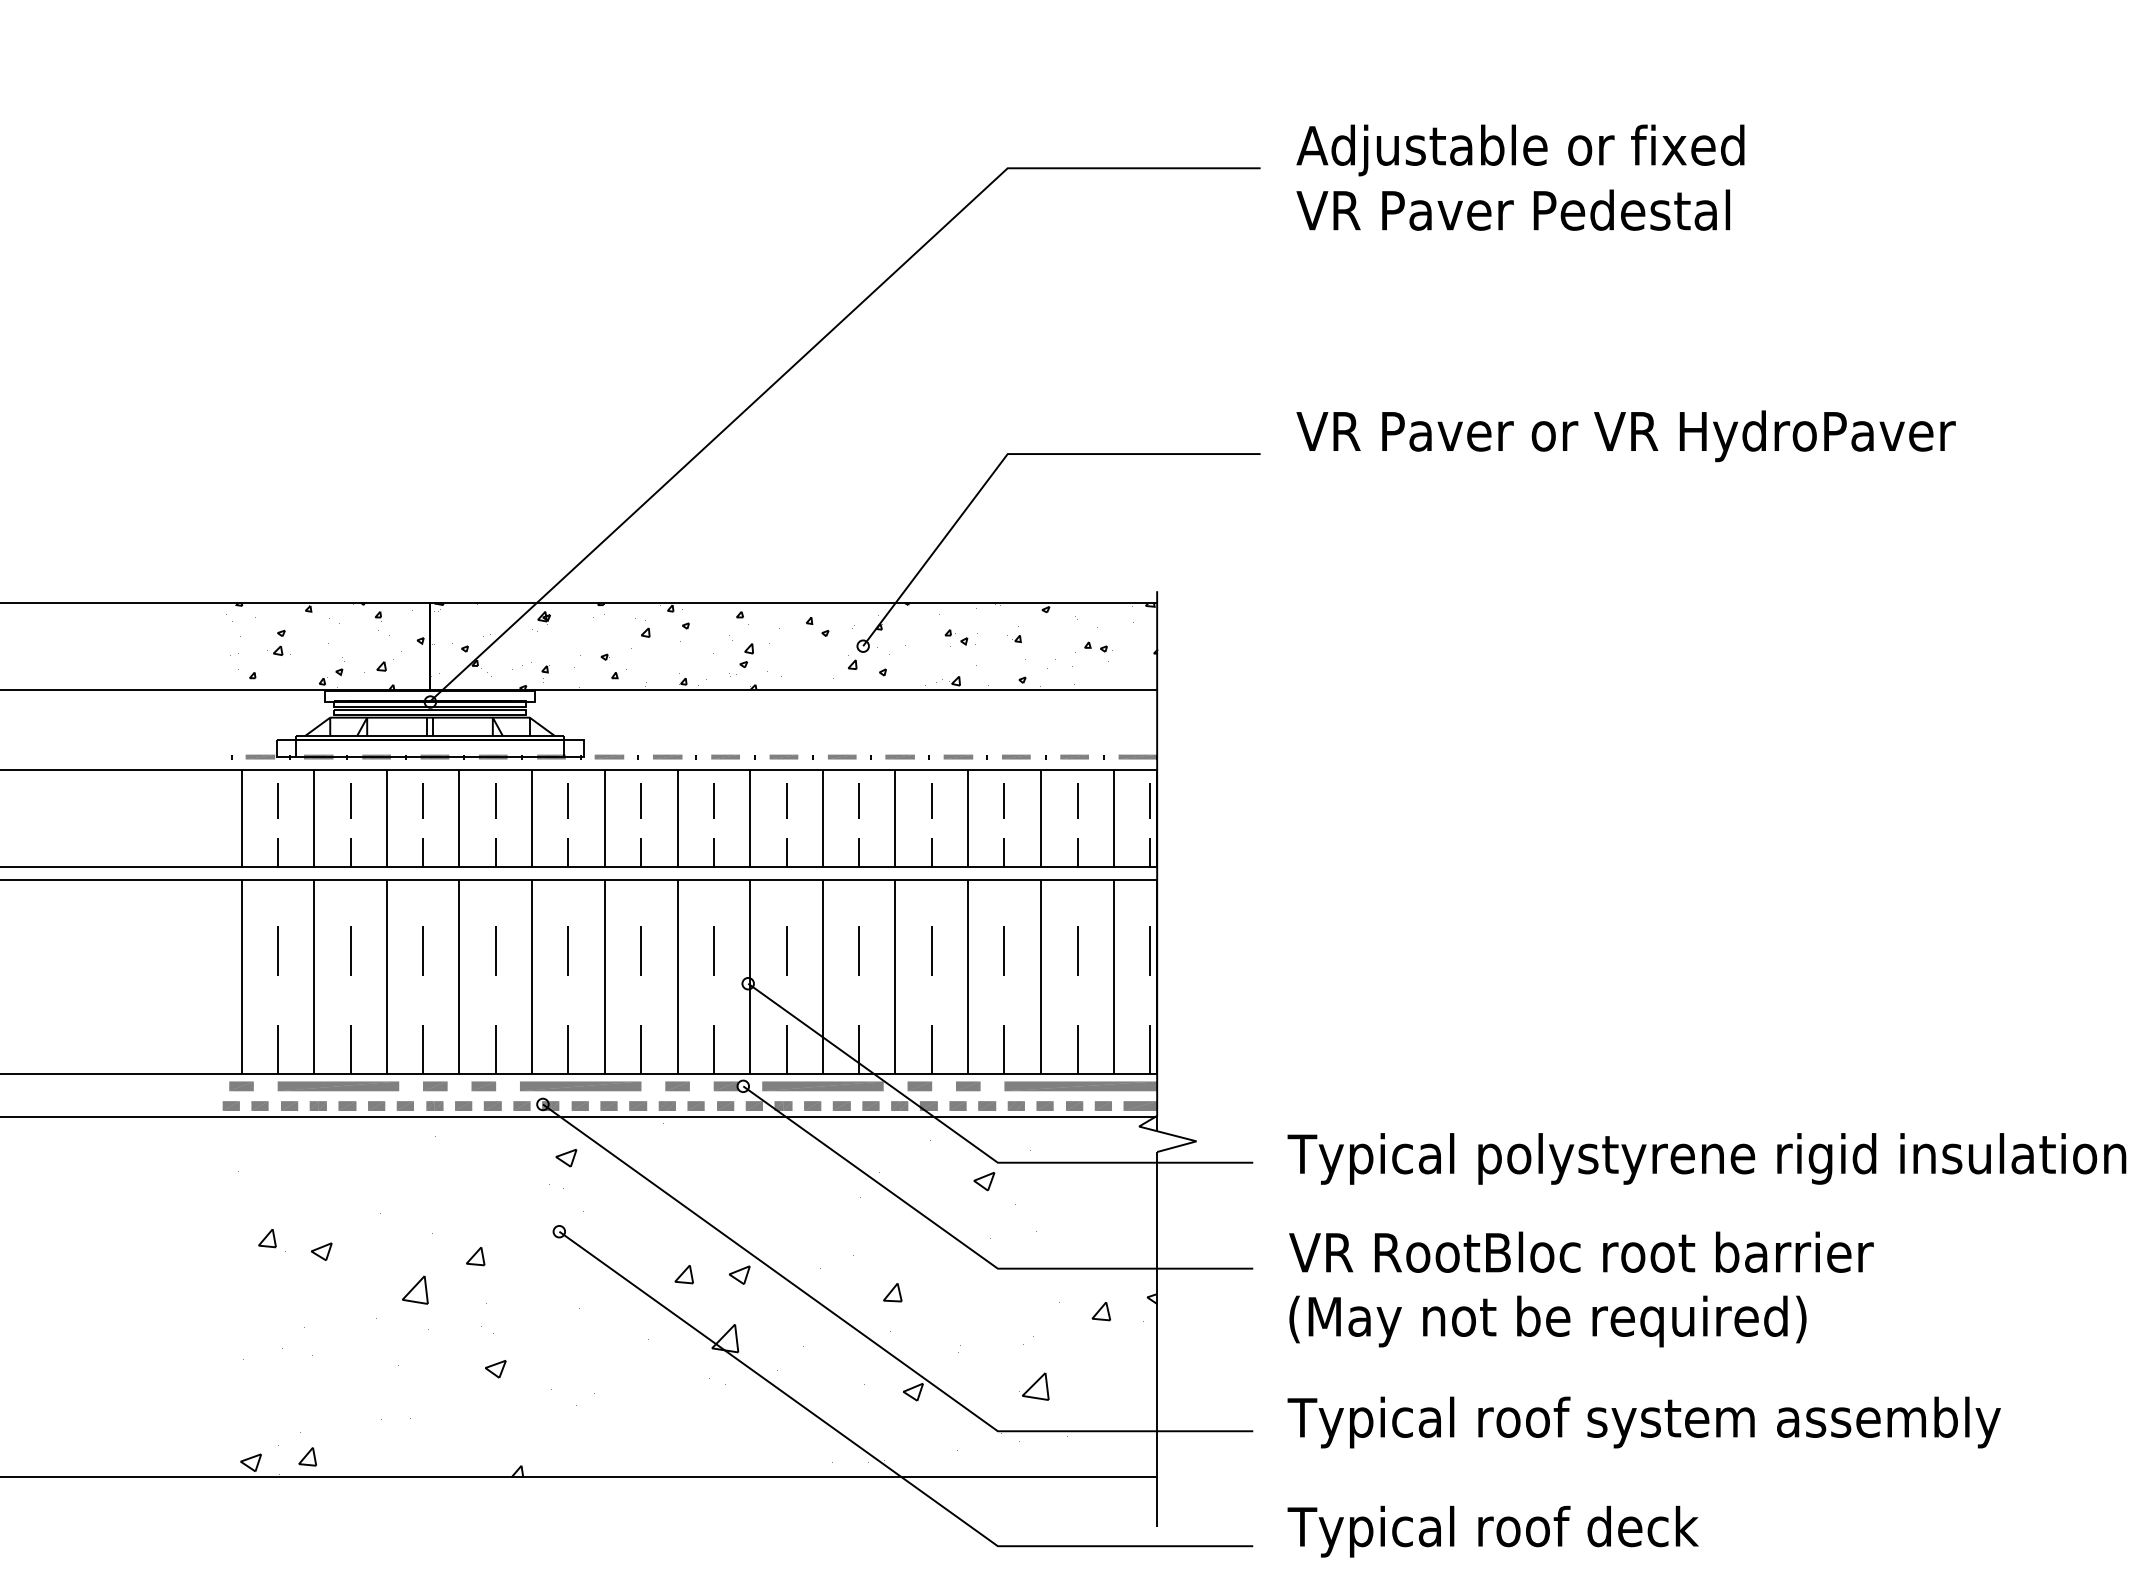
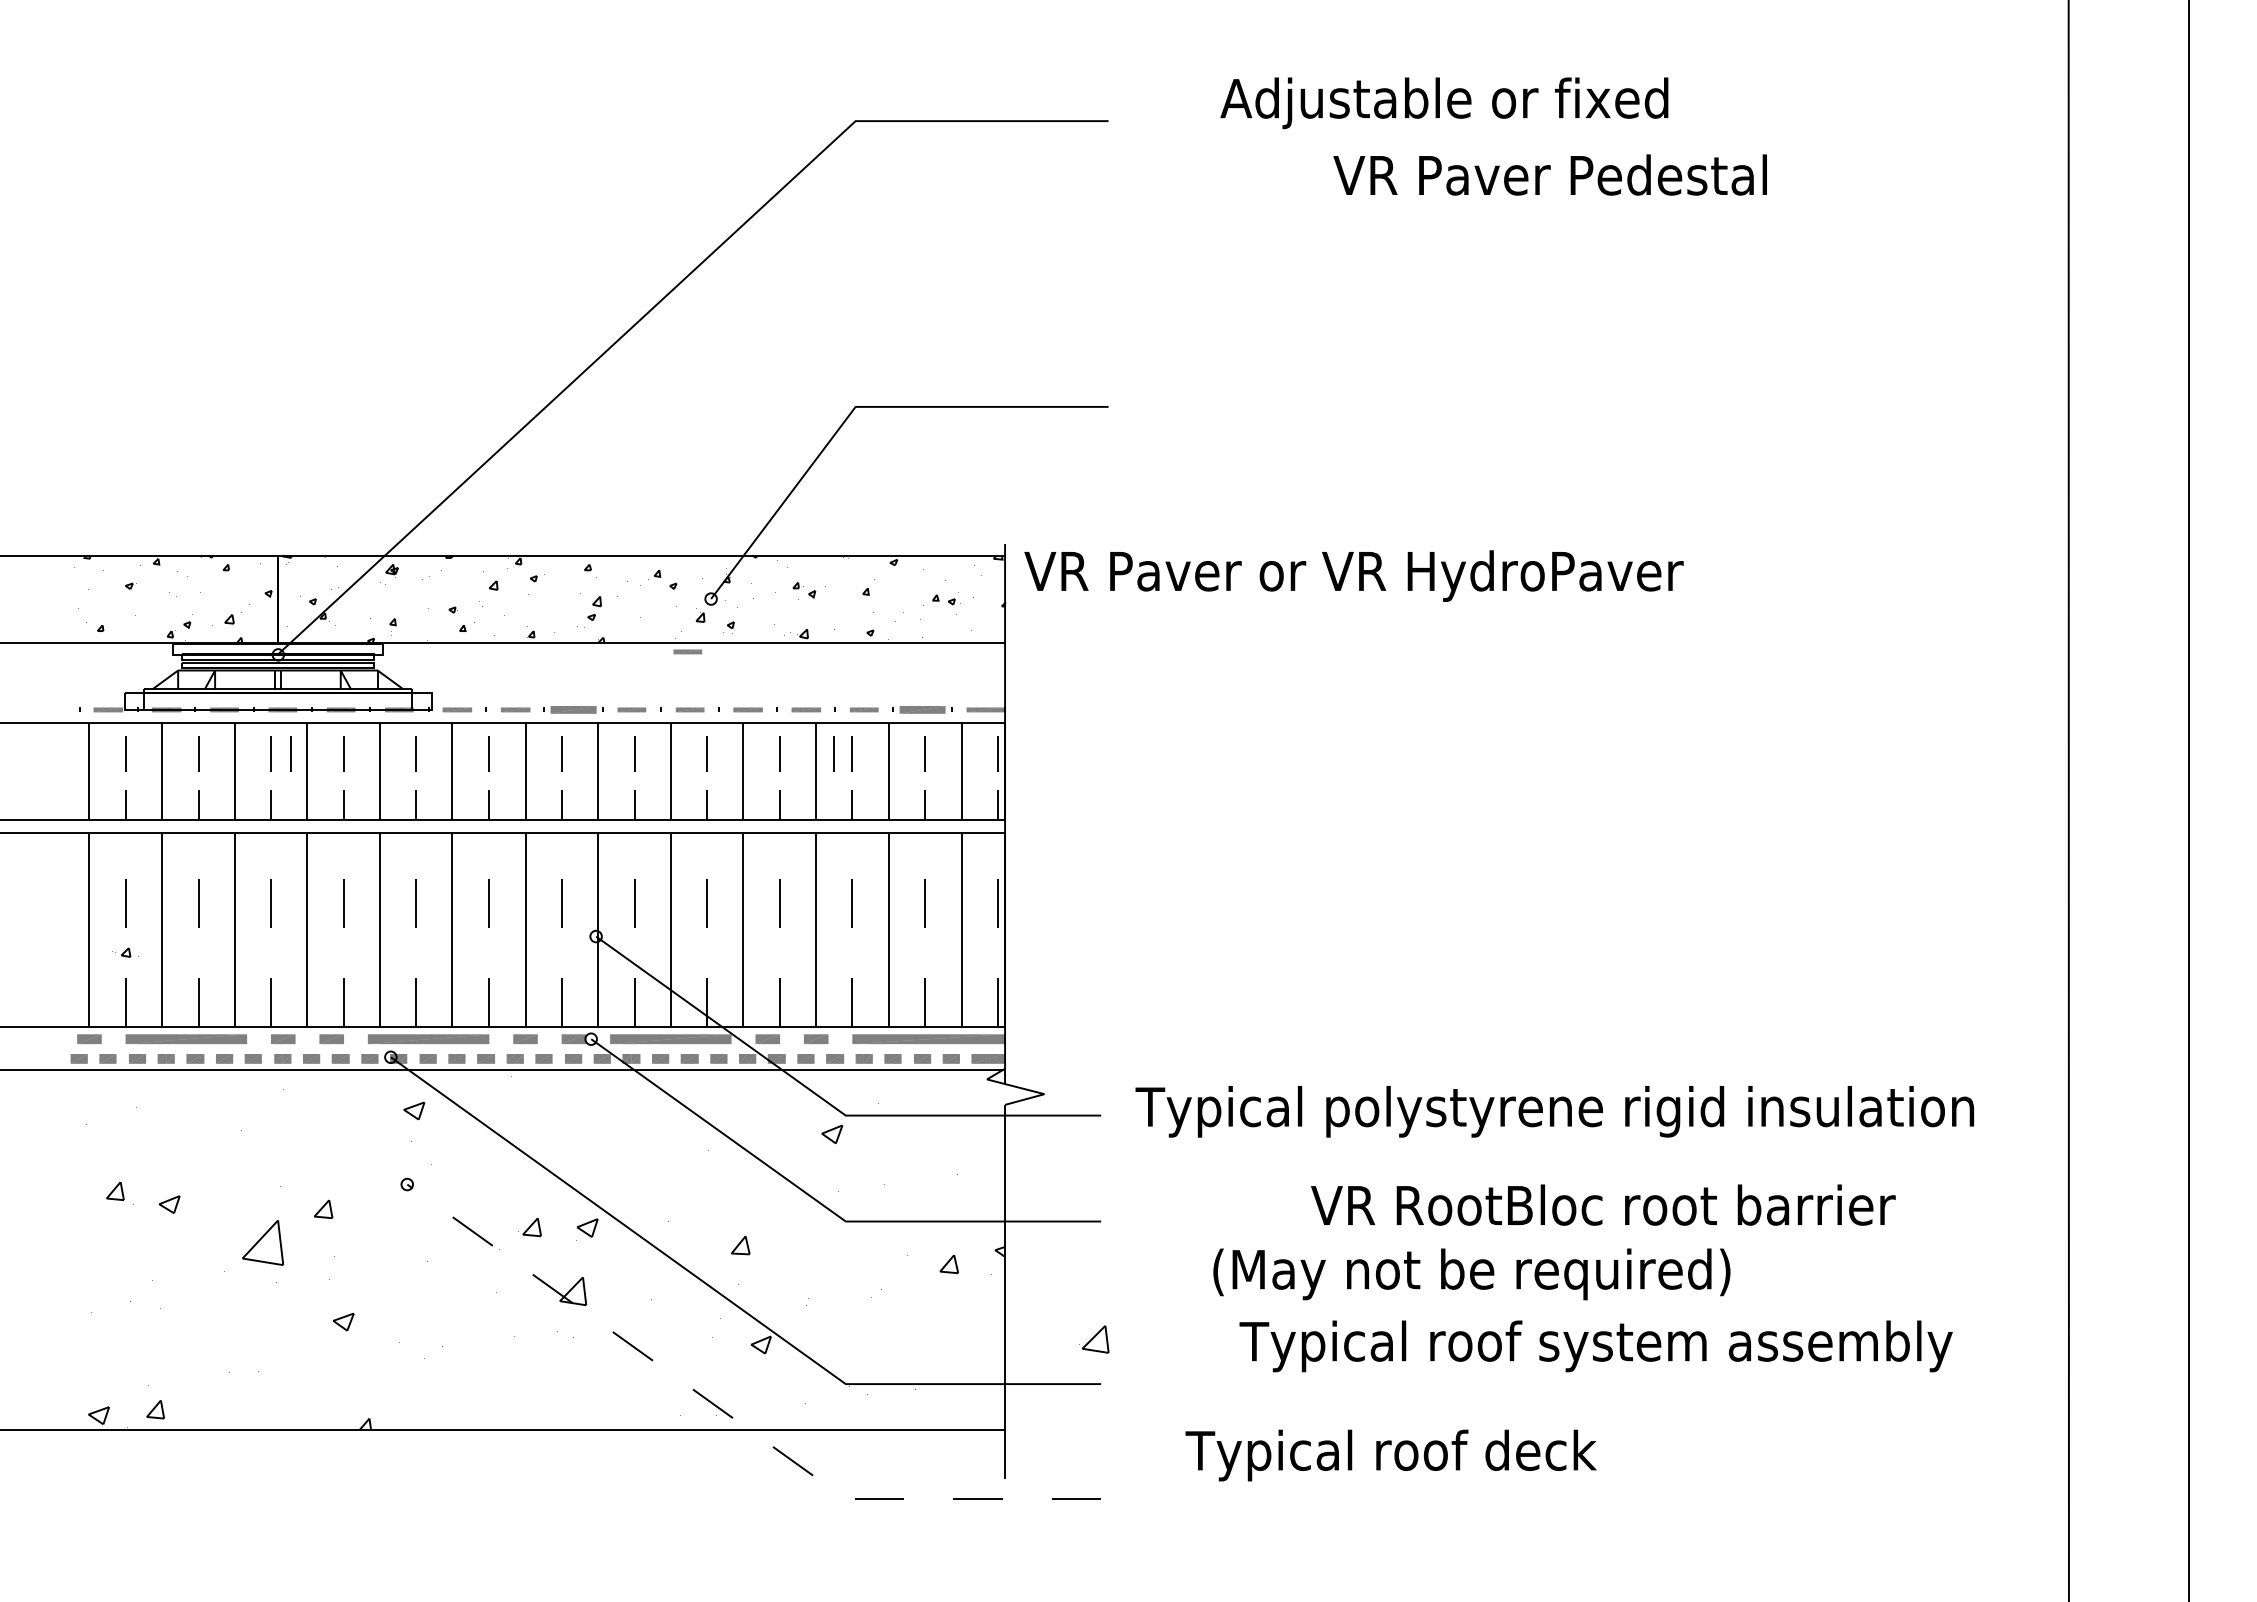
text: (1520, 150) -> (1444, 103), moved
text: (1512, 209) -> (1549, 174), moved
text: (1625, 435) -> (1353, 575), moved
part: (277, 650) -> (125, 952), moved
part: (839, 698) -> (687, 651), added
part: (725, 756) -> (573, 709), size x1.6
part: (1074, 756) -> (922, 709), size x1.6
line: (442, 800) -> (290, 753), added
line: (985, 800) -> (833, 753), added
text: (1581, 1251) -> (1603, 1204), moved
part: (415, 1289) -> (263, 1242), size x1.6
text: (1547, 1321) -> (1471, 1274), moved
part: (1034, 1386) -> (1094, 1339), moved
text: (1643, 1422) -> (1595, 1346), moved
line: (882, 1463) -> (730, 1416), solid -> dashed
text: (1492, 1531) -> (1390, 1455), moved

